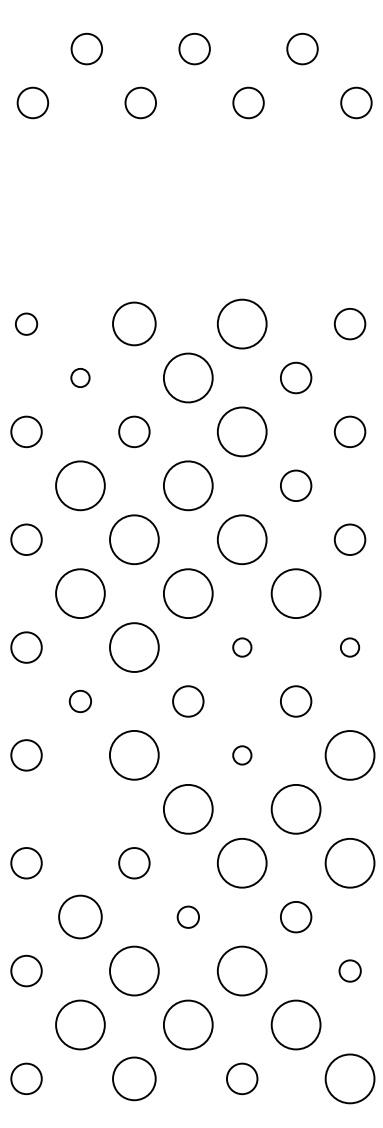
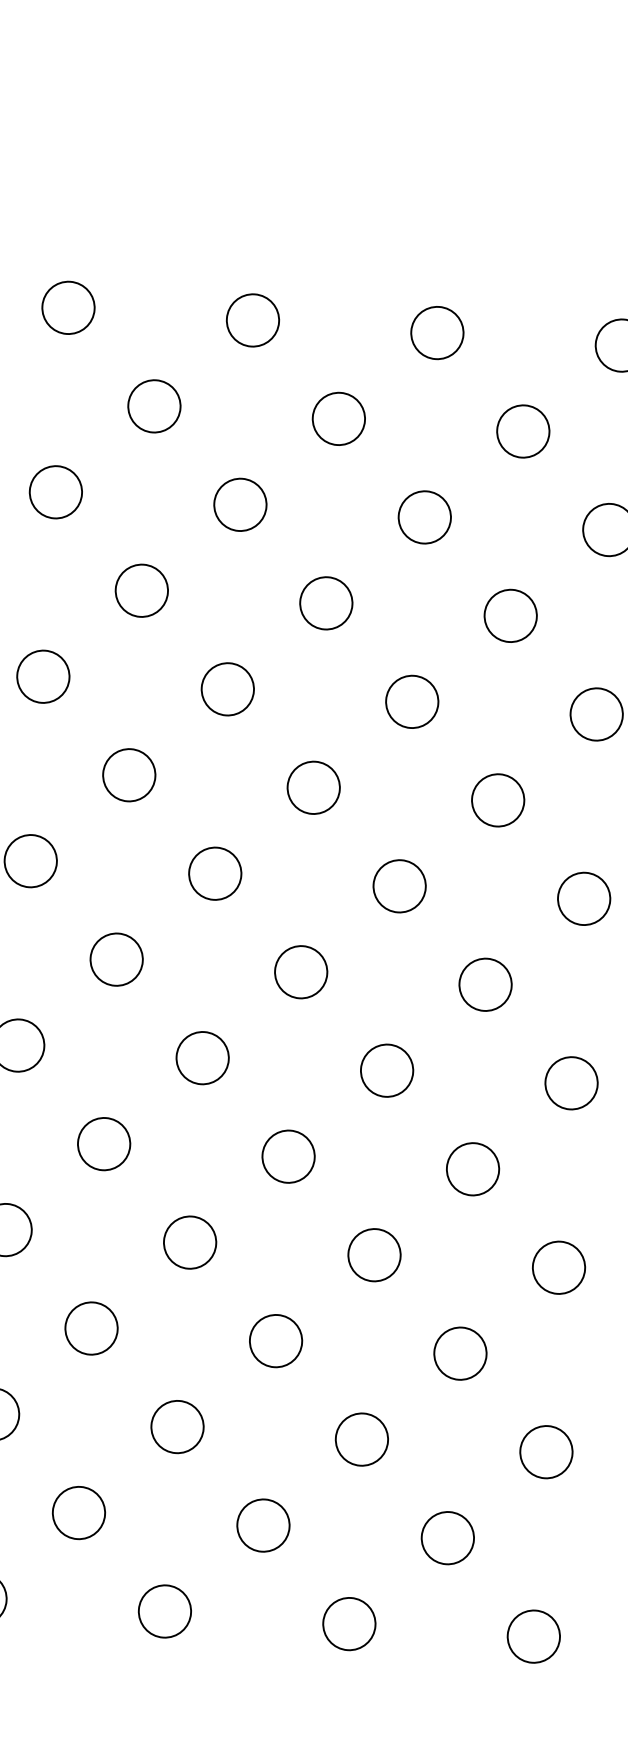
circle: (241, 323) -> (436, 331), size x0.62
circle: (26, 324) -> (68, 308), size x1.43
circle: (134, 324) -> (253, 321), size x0.71
circle: (80, 377) -> (154, 405), size x1.67
circle: (188, 377) -> (339, 418), size x0.62
circle: (241, 431) -> (423, 516), size x0.62
circle: (80, 485) -> (141, 590), size x0.62
circle: (188, 485) -> (326, 602), size x0.62
circle: (134, 539) -> (228, 688), size x0.62
circle: (241, 539) -> (411, 701), size x0.62
circle: (80, 593) -> (129, 774), size x0.62
circle: (188, 593) -> (314, 787), size x0.62
circle: (295, 593) -> (497, 800), size x0.62
circle: (134, 647) -> (215, 873), size x0.62
circle: (242, 647) -> (400, 886), size x1.67
circle: (349, 647) -> (583, 898), size x1.67
circle: (80, 701) -> (116, 959), size x1.43
circle: (134, 755) -> (202, 1058), size x0.62
circle: (242, 755) -> (387, 1070), size x1.67
circle: (349, 755) -> (570, 1083), size x0.62
circle: (80, 809) -> (104, 1144), added
circle: (188, 809) -> (288, 1157), size x0.62
circle: (295, 809) -> (471, 1169), size x0.62
circle: (241, 863) -> (373, 1255), size x0.62
circle: (349, 863) -> (557, 1268), size x0.62
circle: (80, 917) -> (91, 1329), size x0.71
circle: (188, 917) -> (276, 1341), size x1.43
circle: (134, 970) -> (177, 1426), size x0.62
circle: (241, 970) -> (360, 1438), size x0.62
circle: (350, 970) -> (547, 1451), size x1.43
circle: (80, 1024) -> (79, 1512), size x0.62
circle: (188, 1024) -> (263, 1524), size x0.62
circle: (295, 1024) -> (446, 1537), size x0.62
circle: (134, 1078) -> (165, 1610), size x0.71
circle: (349, 1078) -> (532, 1635), size x0.62

